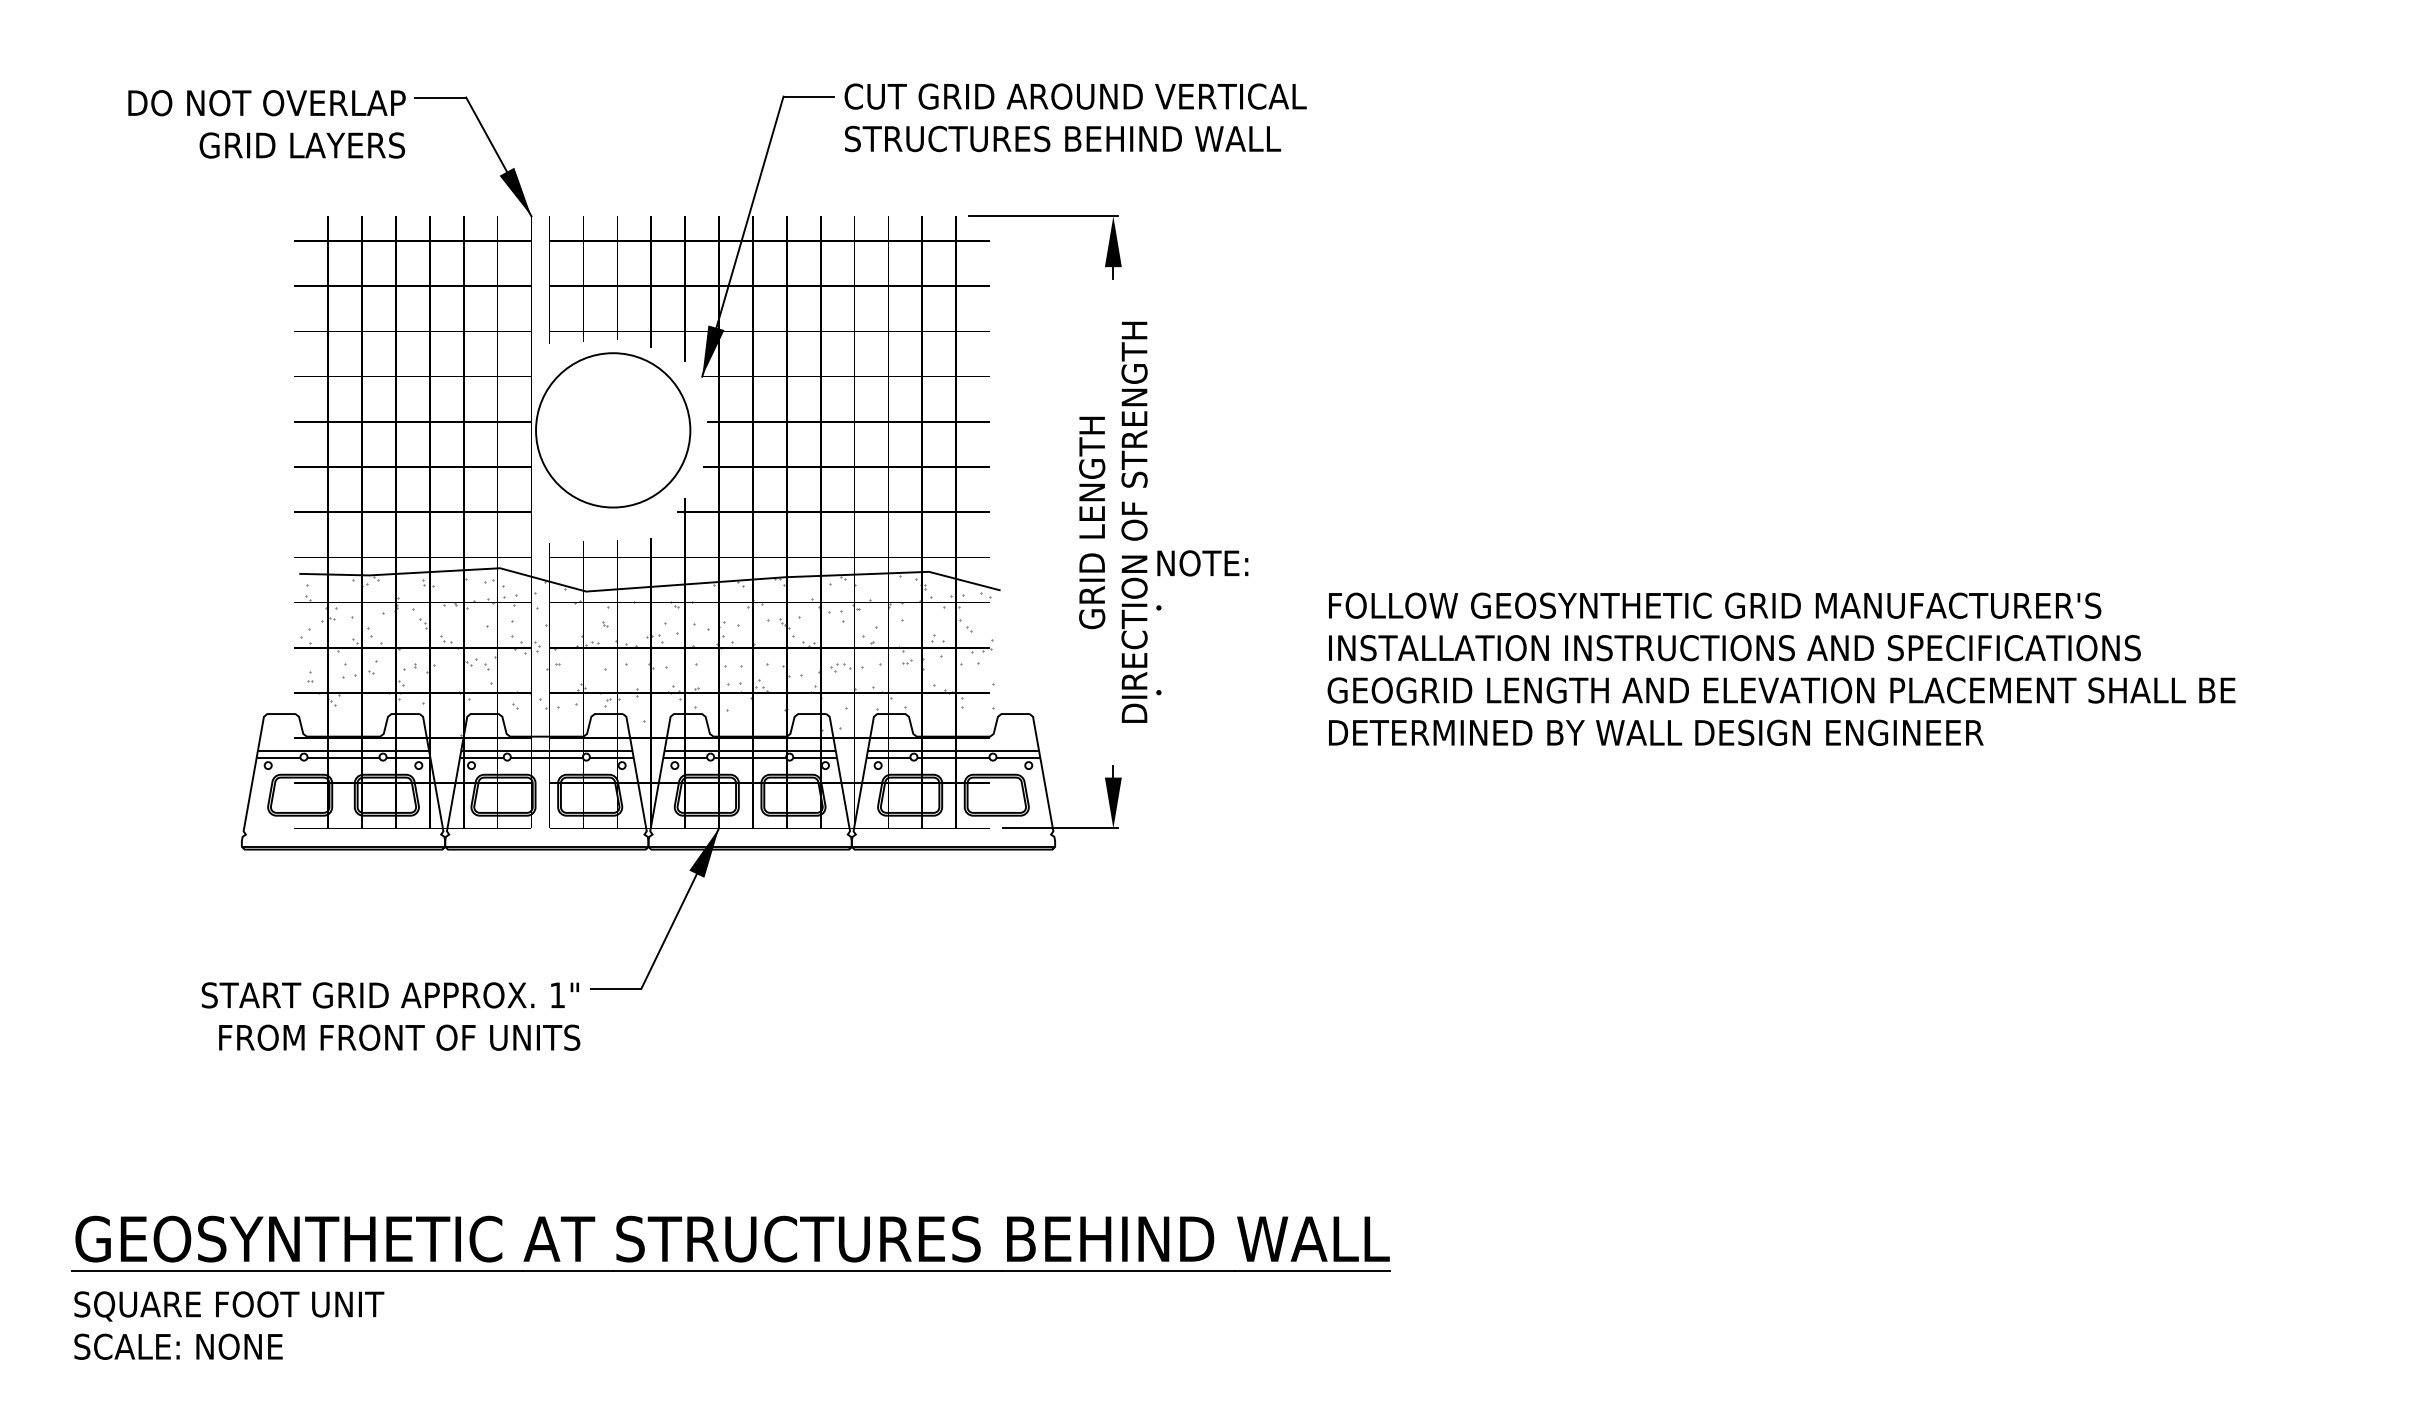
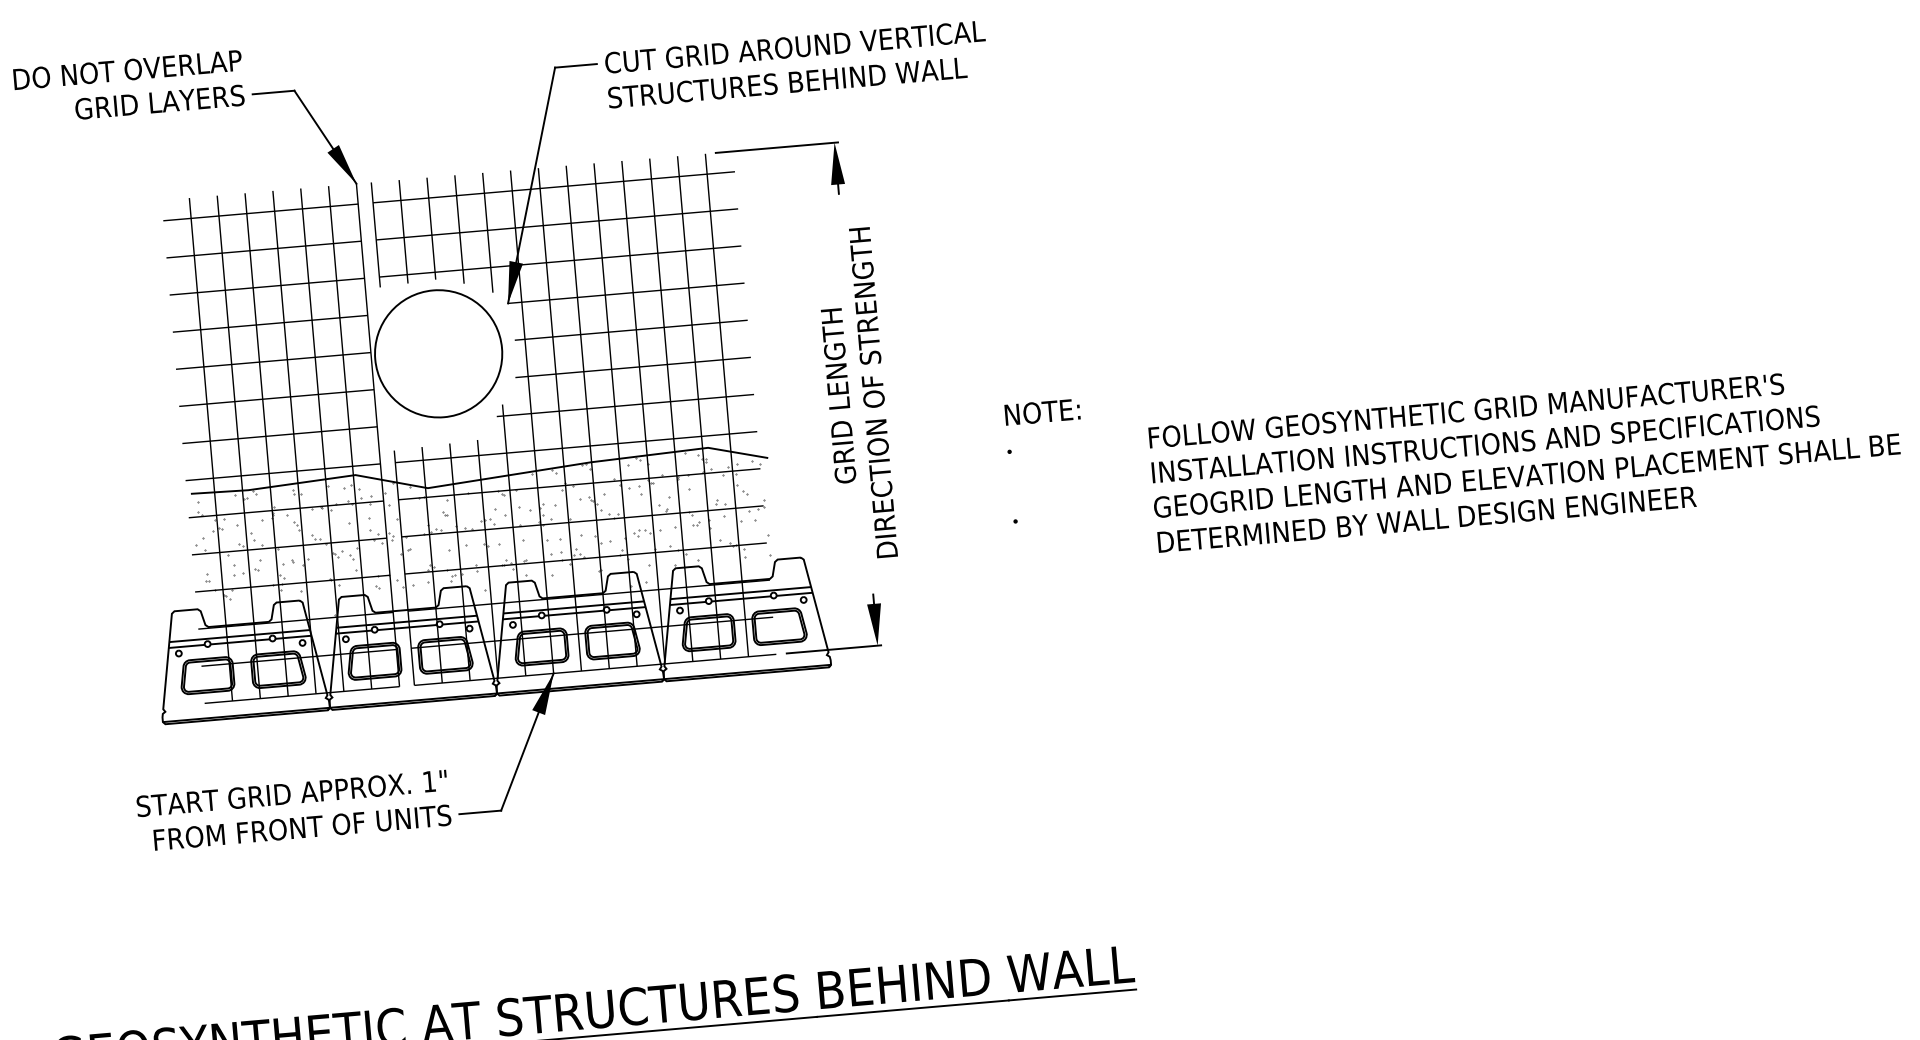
text: (266, 124) -> (128, 87), moved
text: (1695, 647) -> (1453, 446), moved
text: (390, 1016) -> (293, 810), moved

